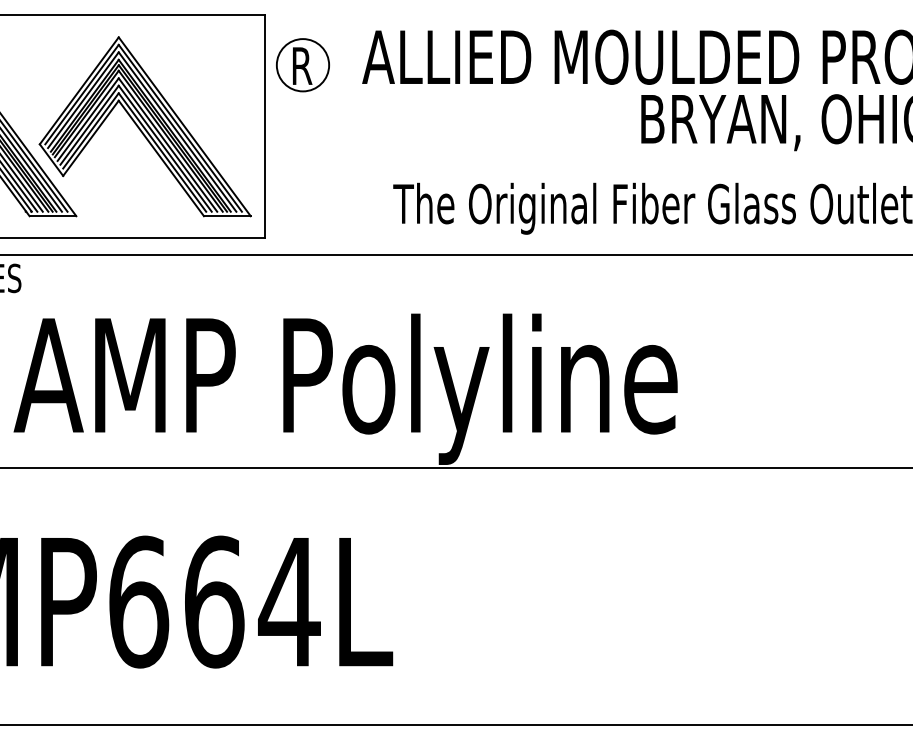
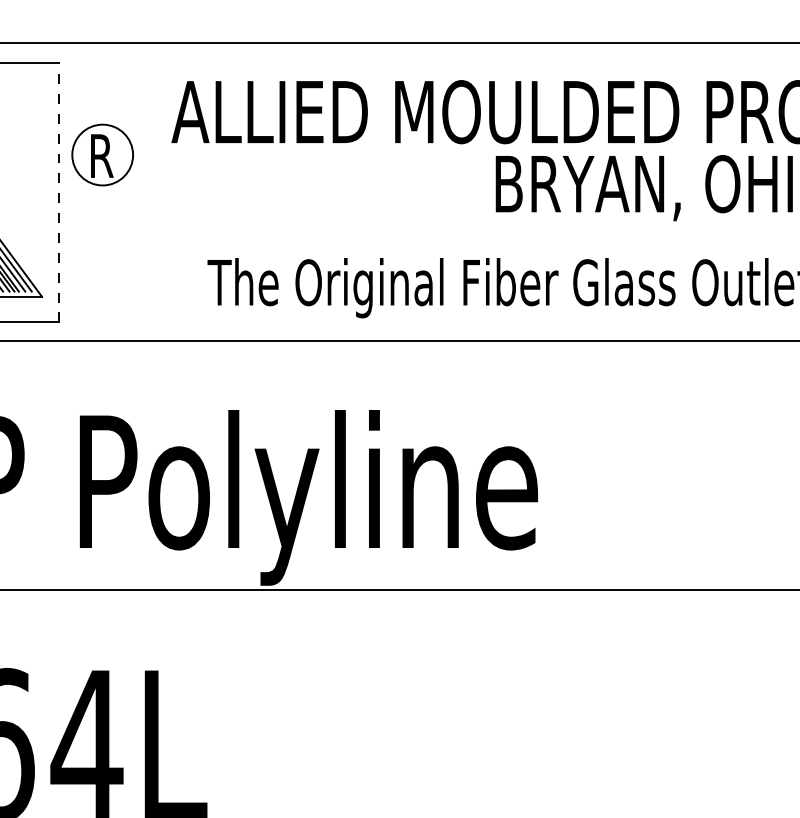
part: (302, 65) -> (102, 155), moved
line: (265, 126) -> (59, 192), solid -> dashed

